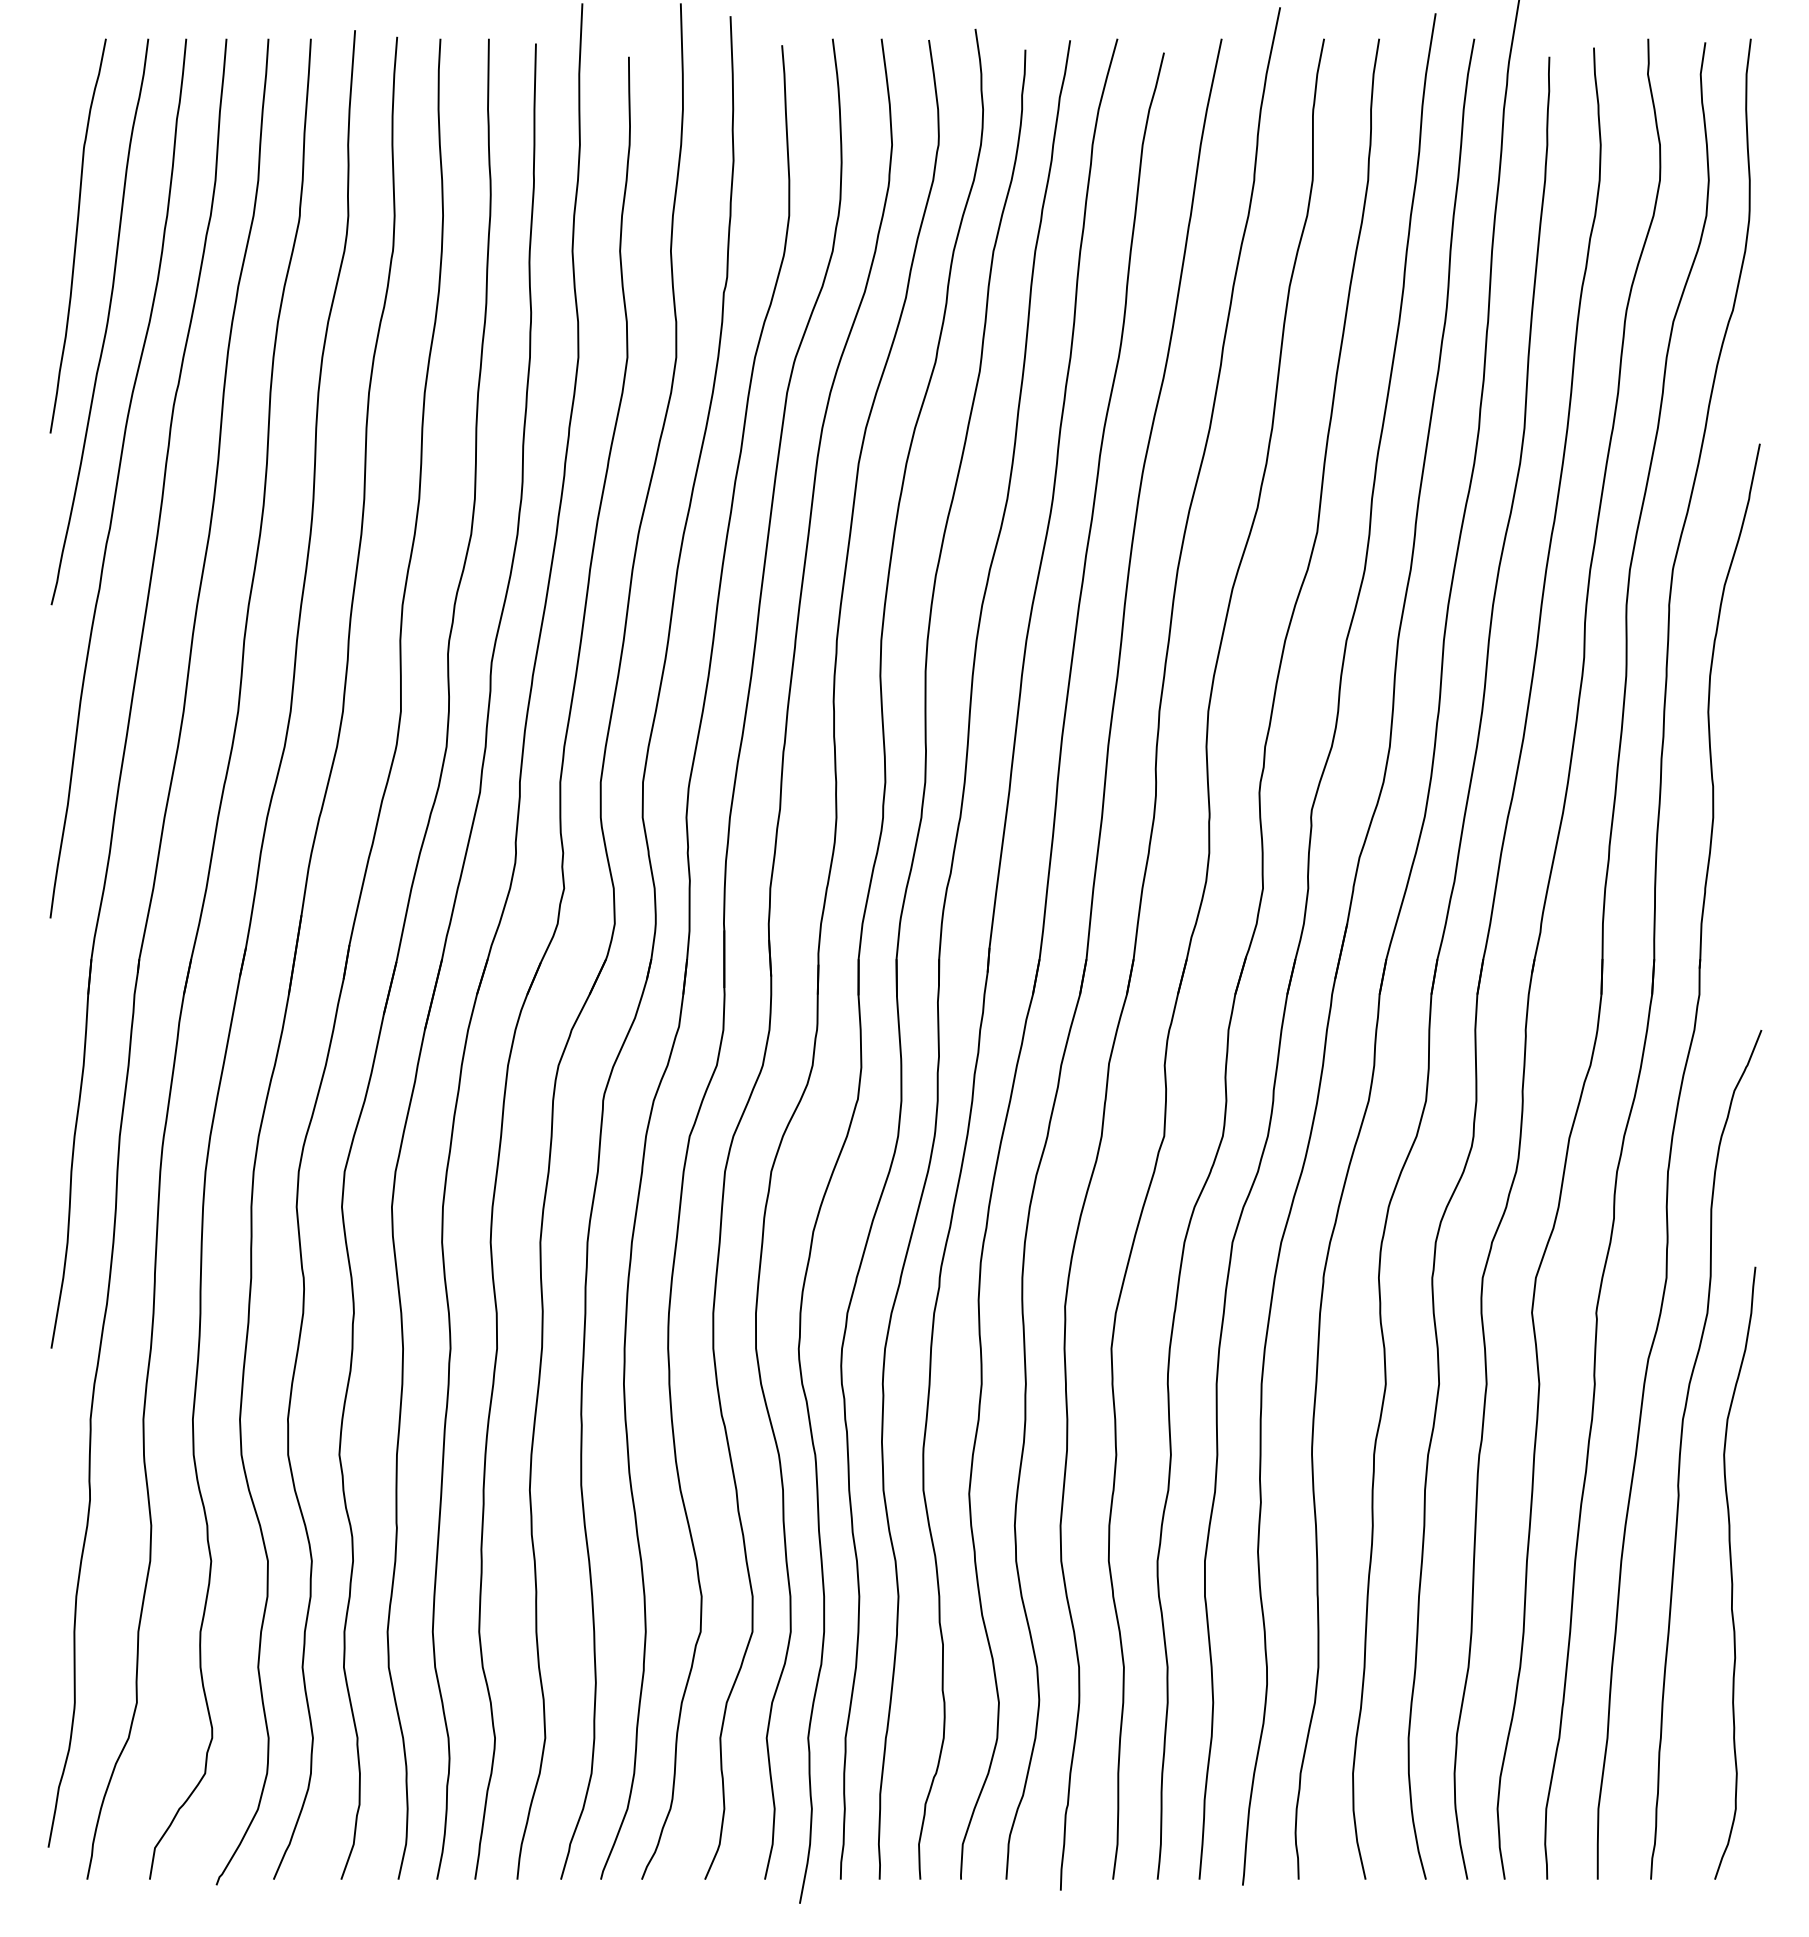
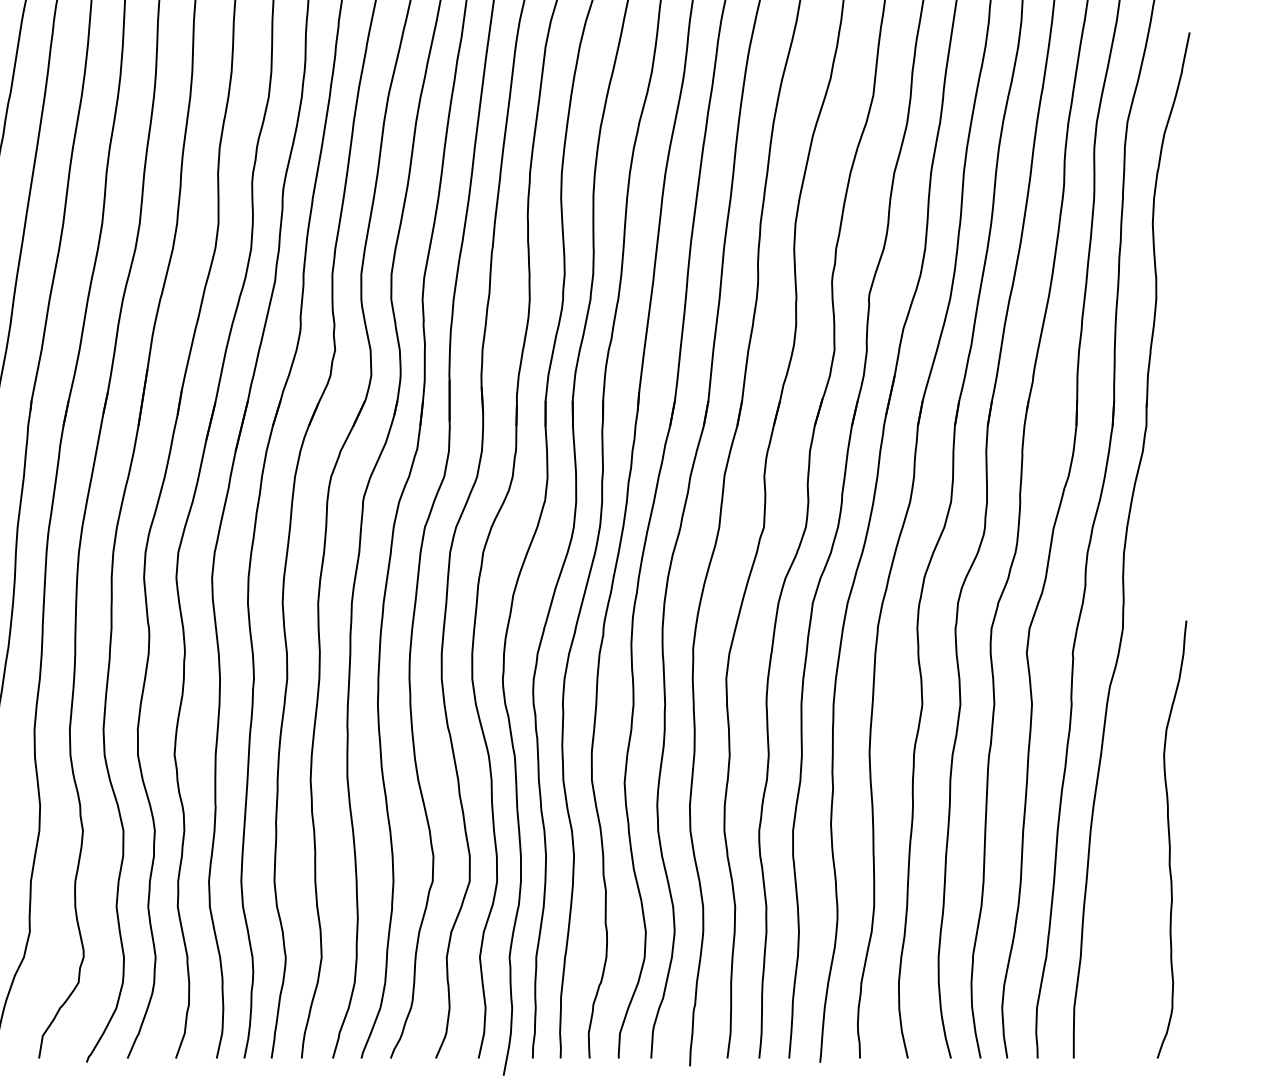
curve: (1681, 1451) -> (1133, 752), removed

